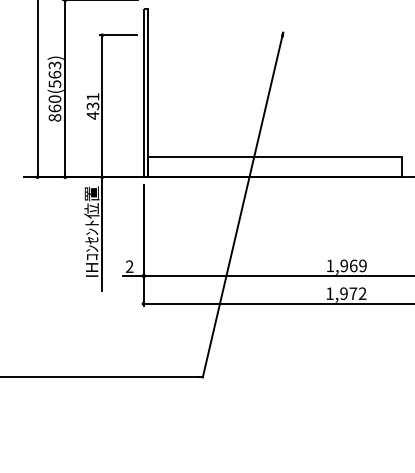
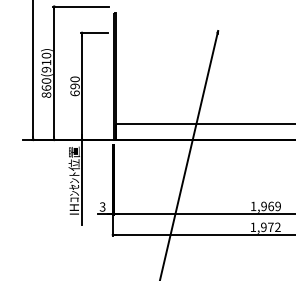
text: (54, 74) -> (46, 62), 860(563) -> 860(910)
text: (92, 106) -> (74, 86), 431 -> 690
text: (129, 267) -> (102, 207), 2 -> 3

